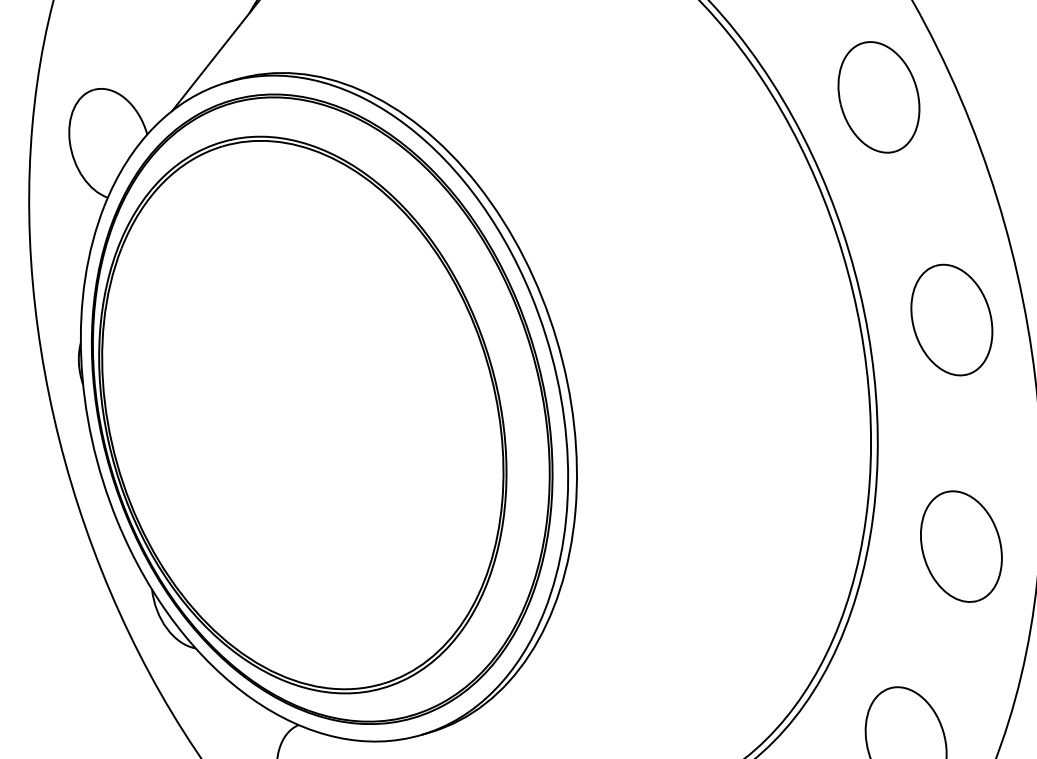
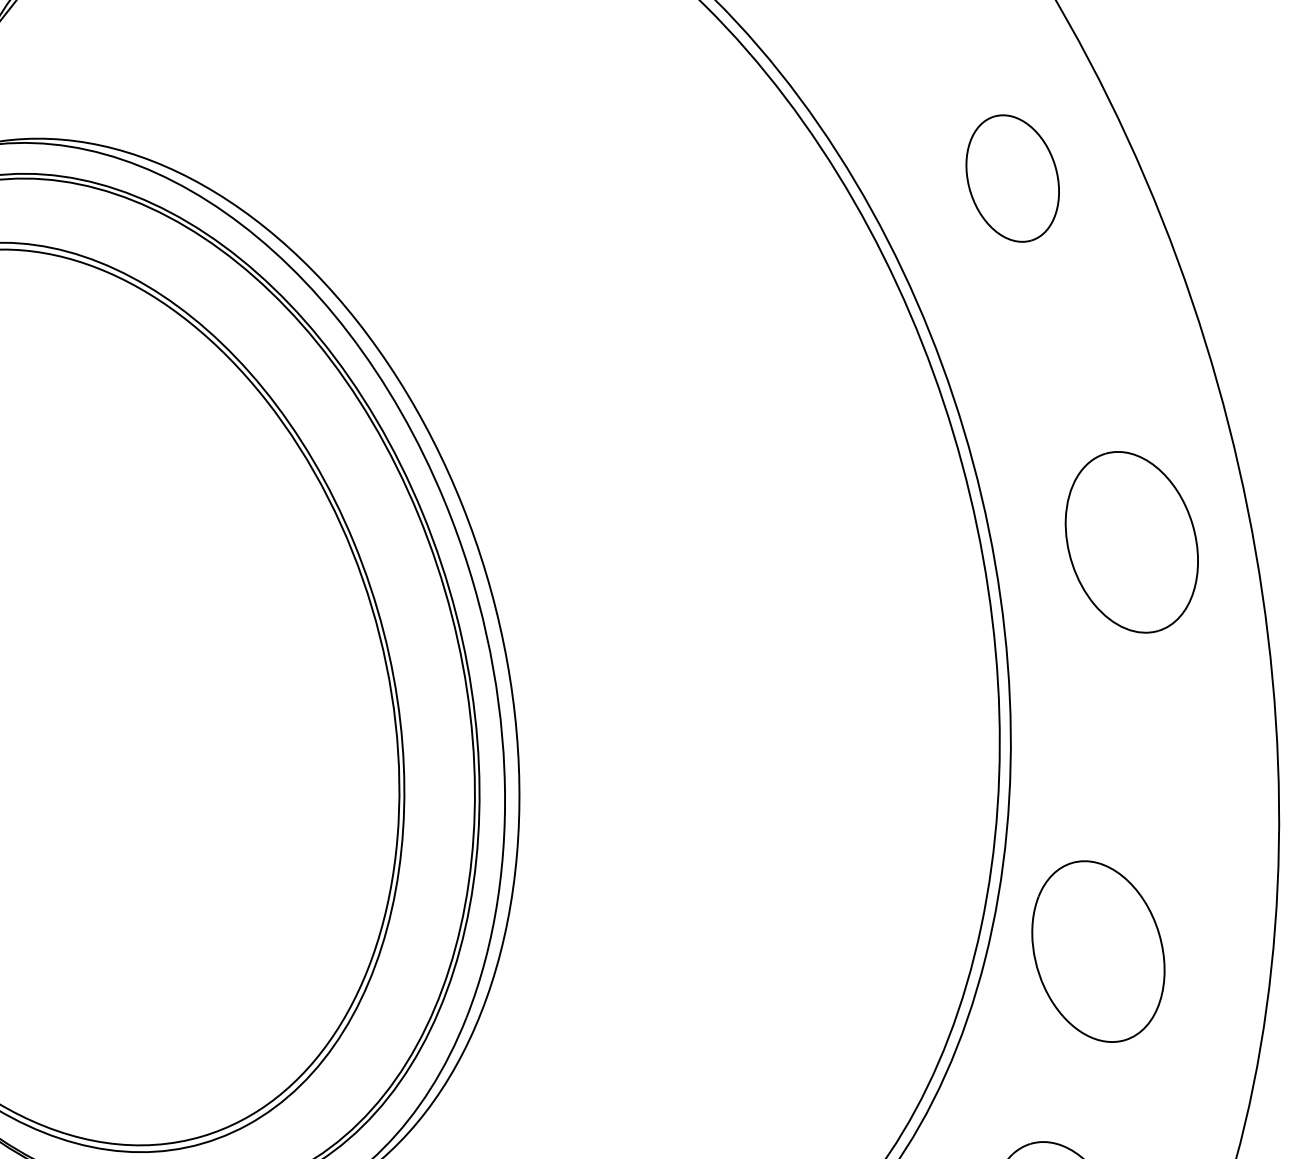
part: (878, 97) -> (1011, 178), size x0.7
part: (961, 546) -> (1098, 951), moved

